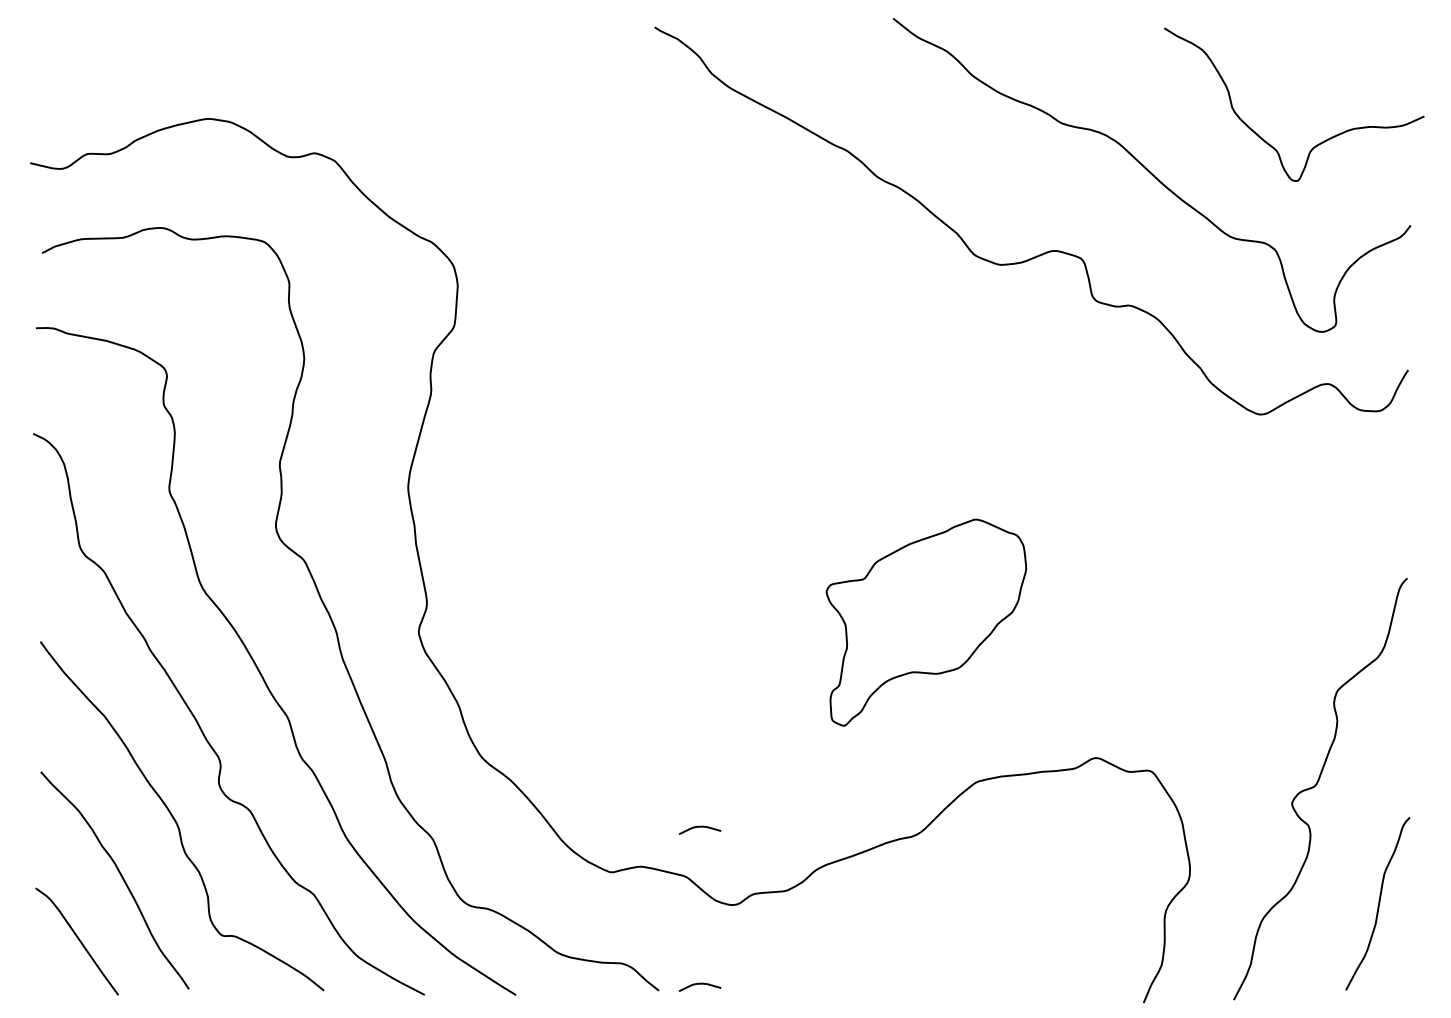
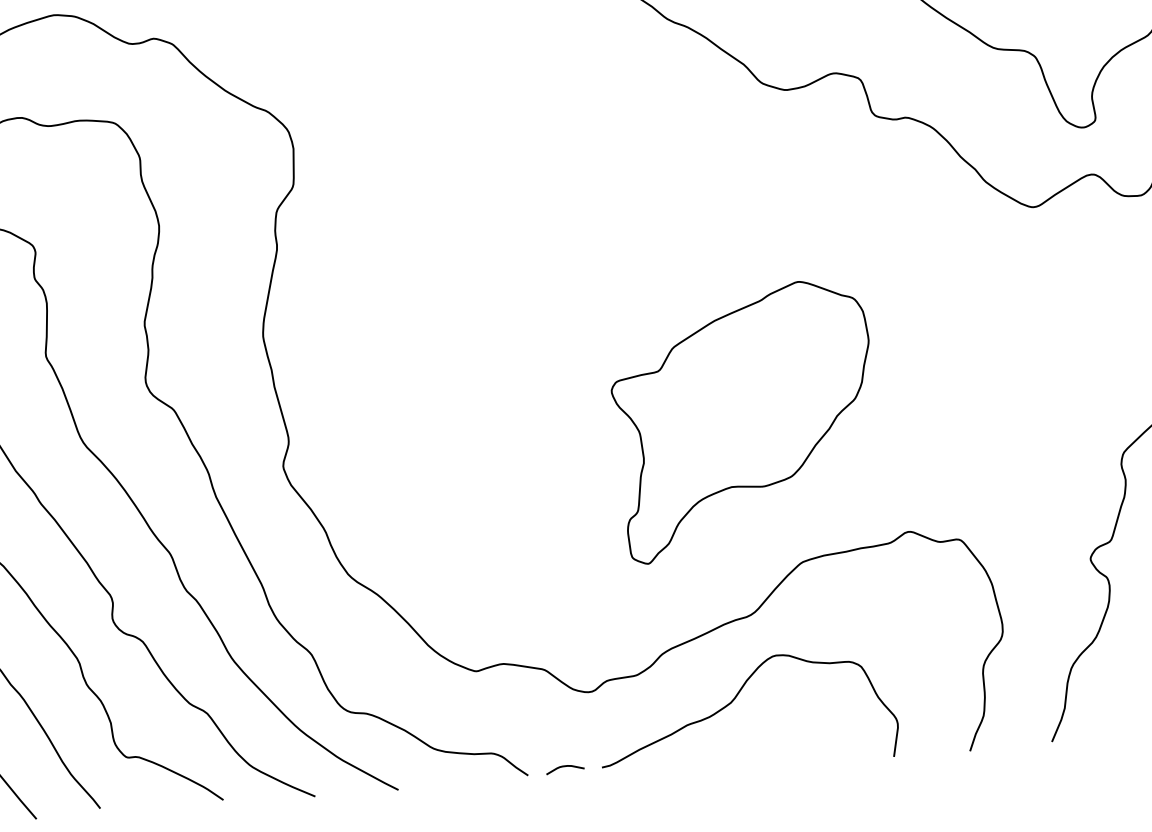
part: (926, 622) -> (744, 420), size x1.43
curve: (699, 827) -> (553, 624), removed
curve: (889, 927) -> (733, 701), added

